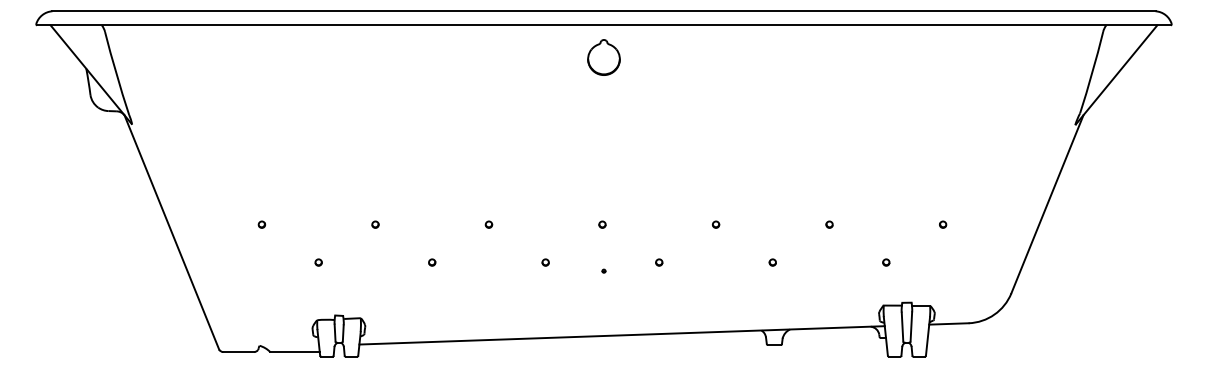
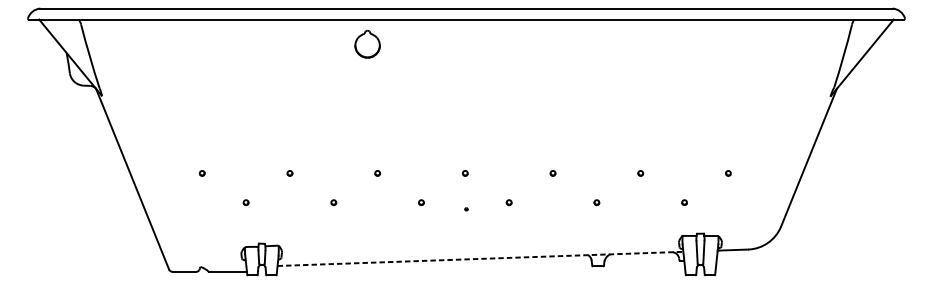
part: (603, 57) -> (367, 44), moved
line: (622, 335) -> (480, 259), solid -> dashed

